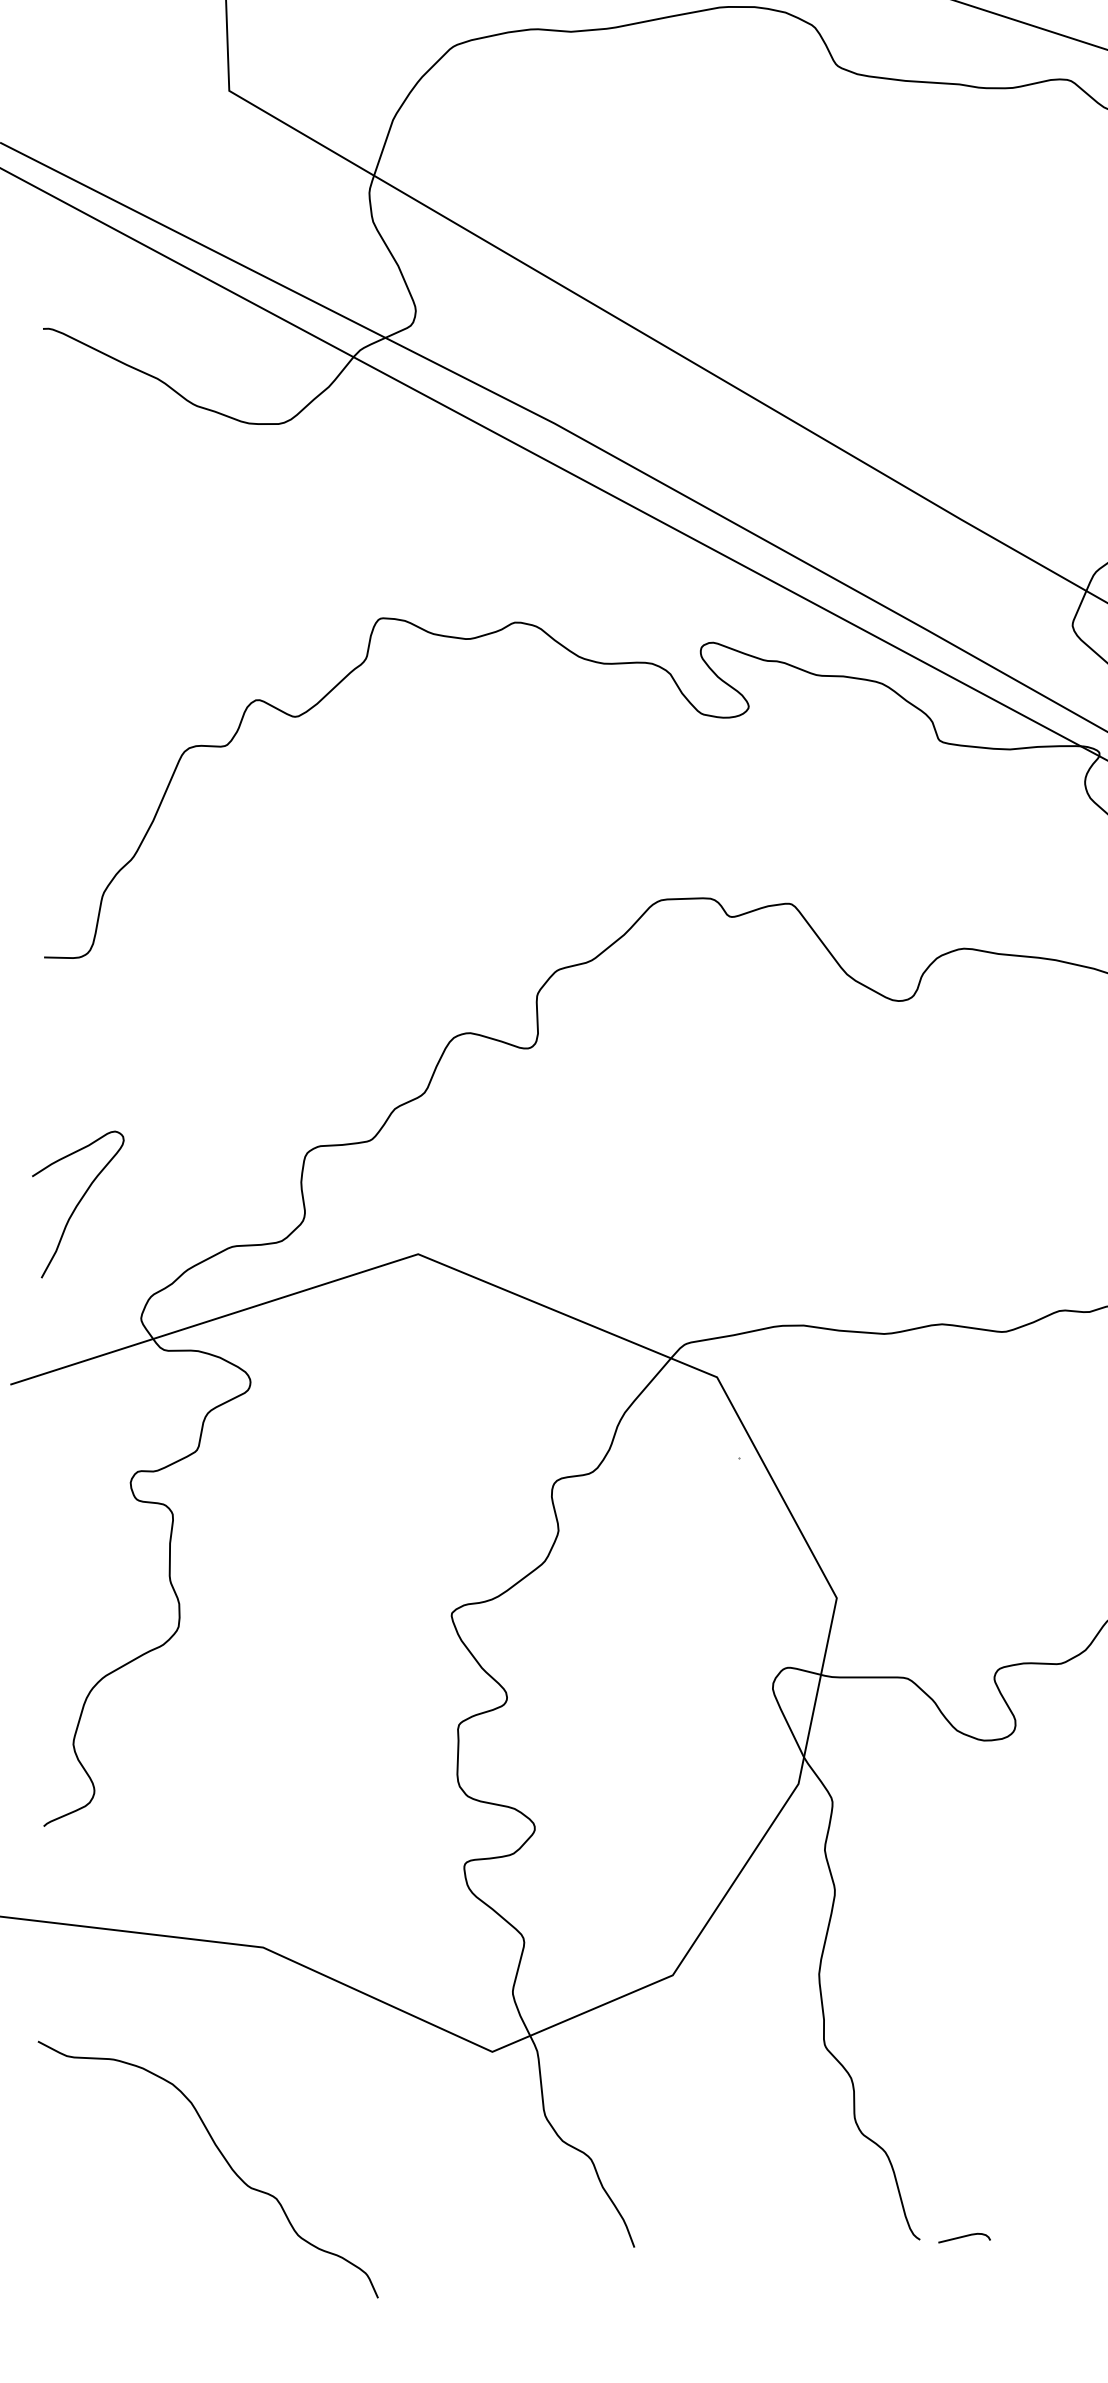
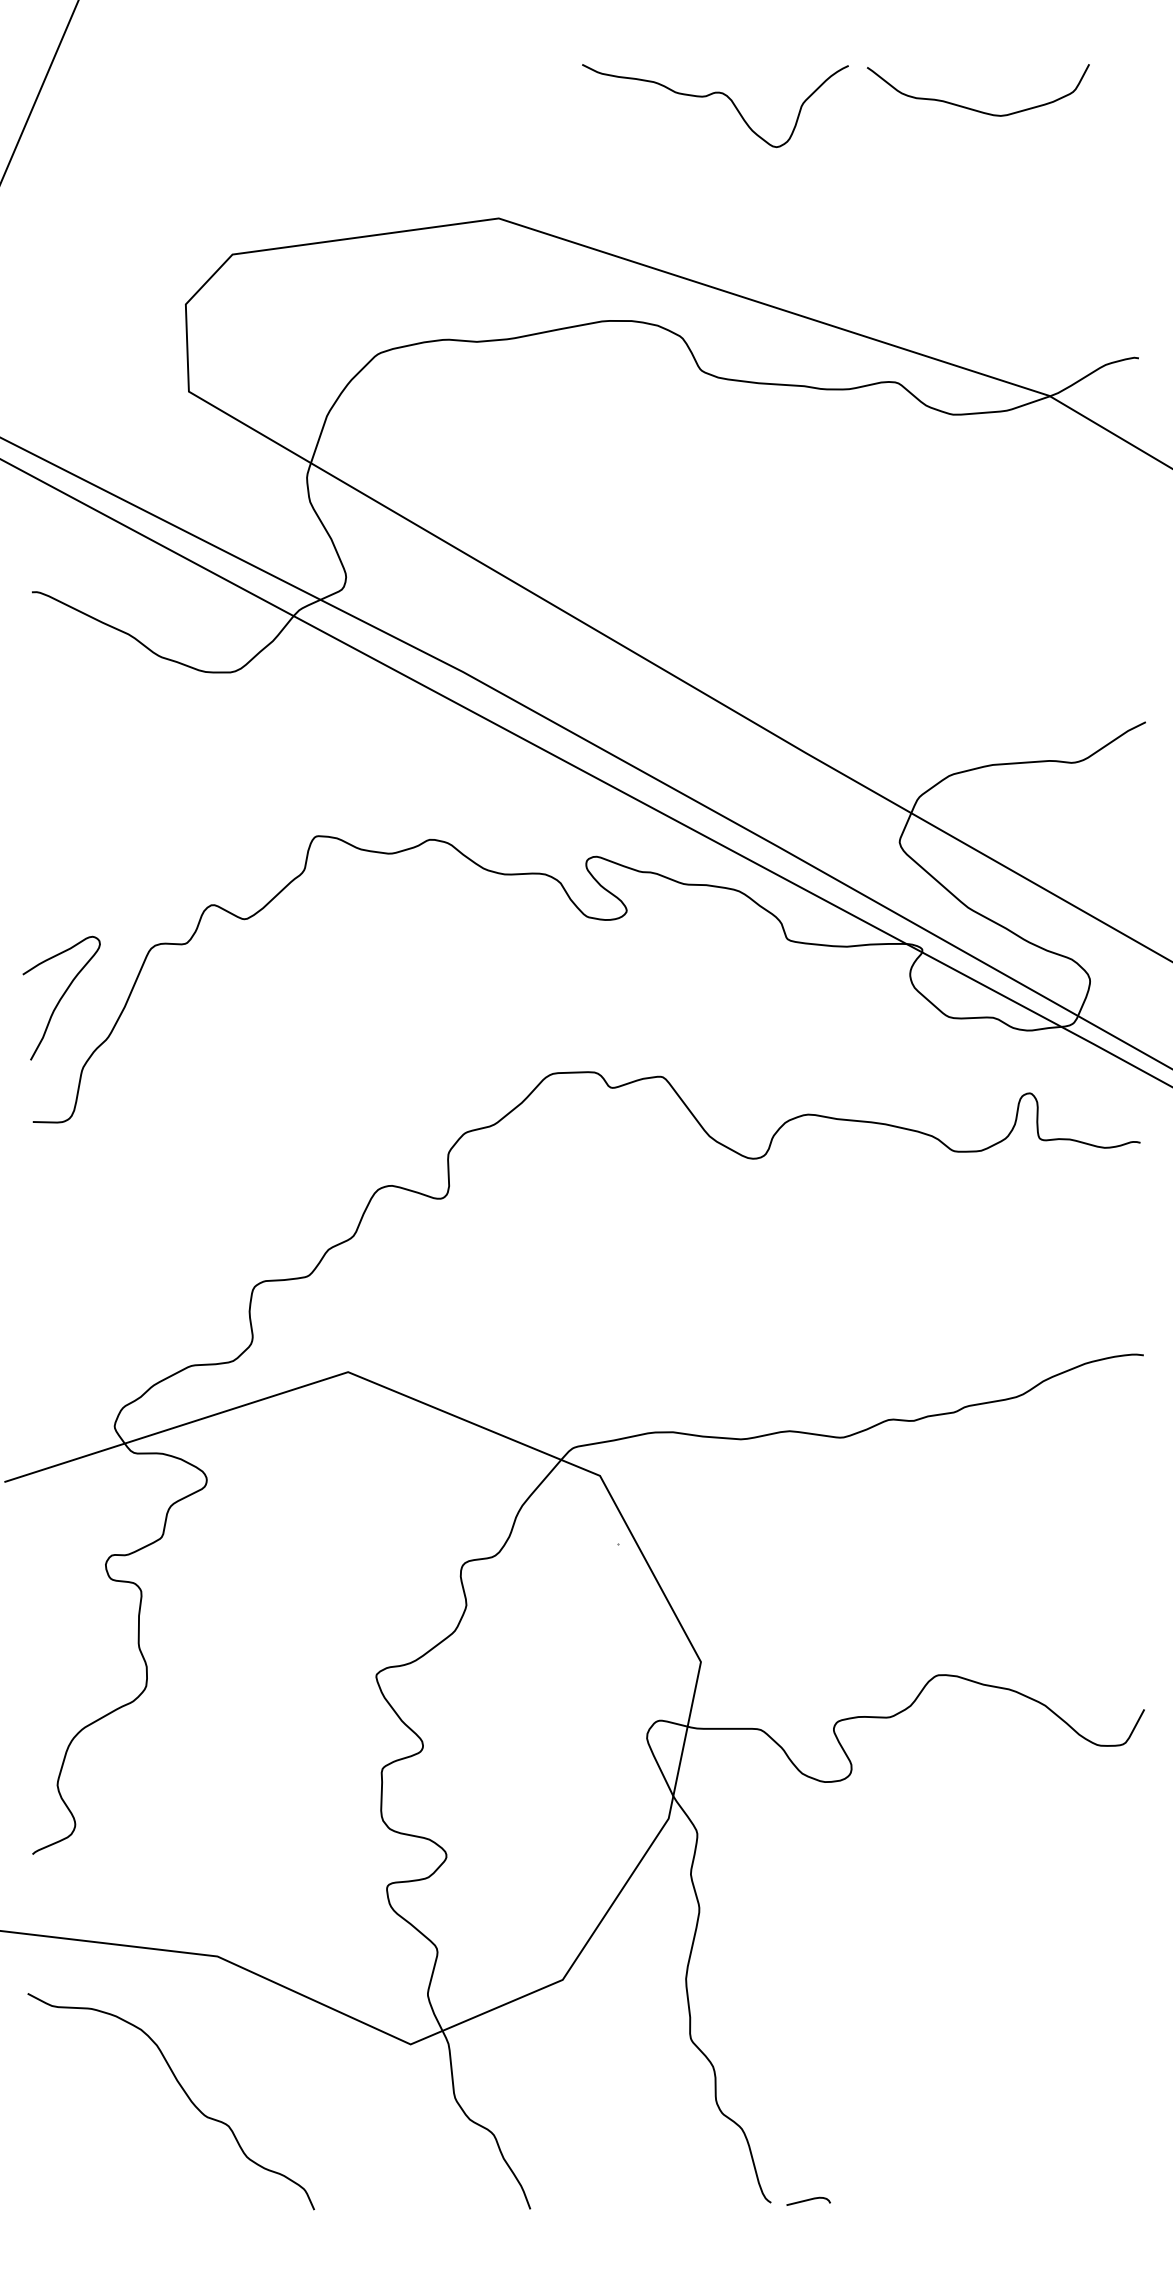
curve: (78, 1203) -> (61, 997), moved
curve: (224, 2159) -> (184, 2093), moved

